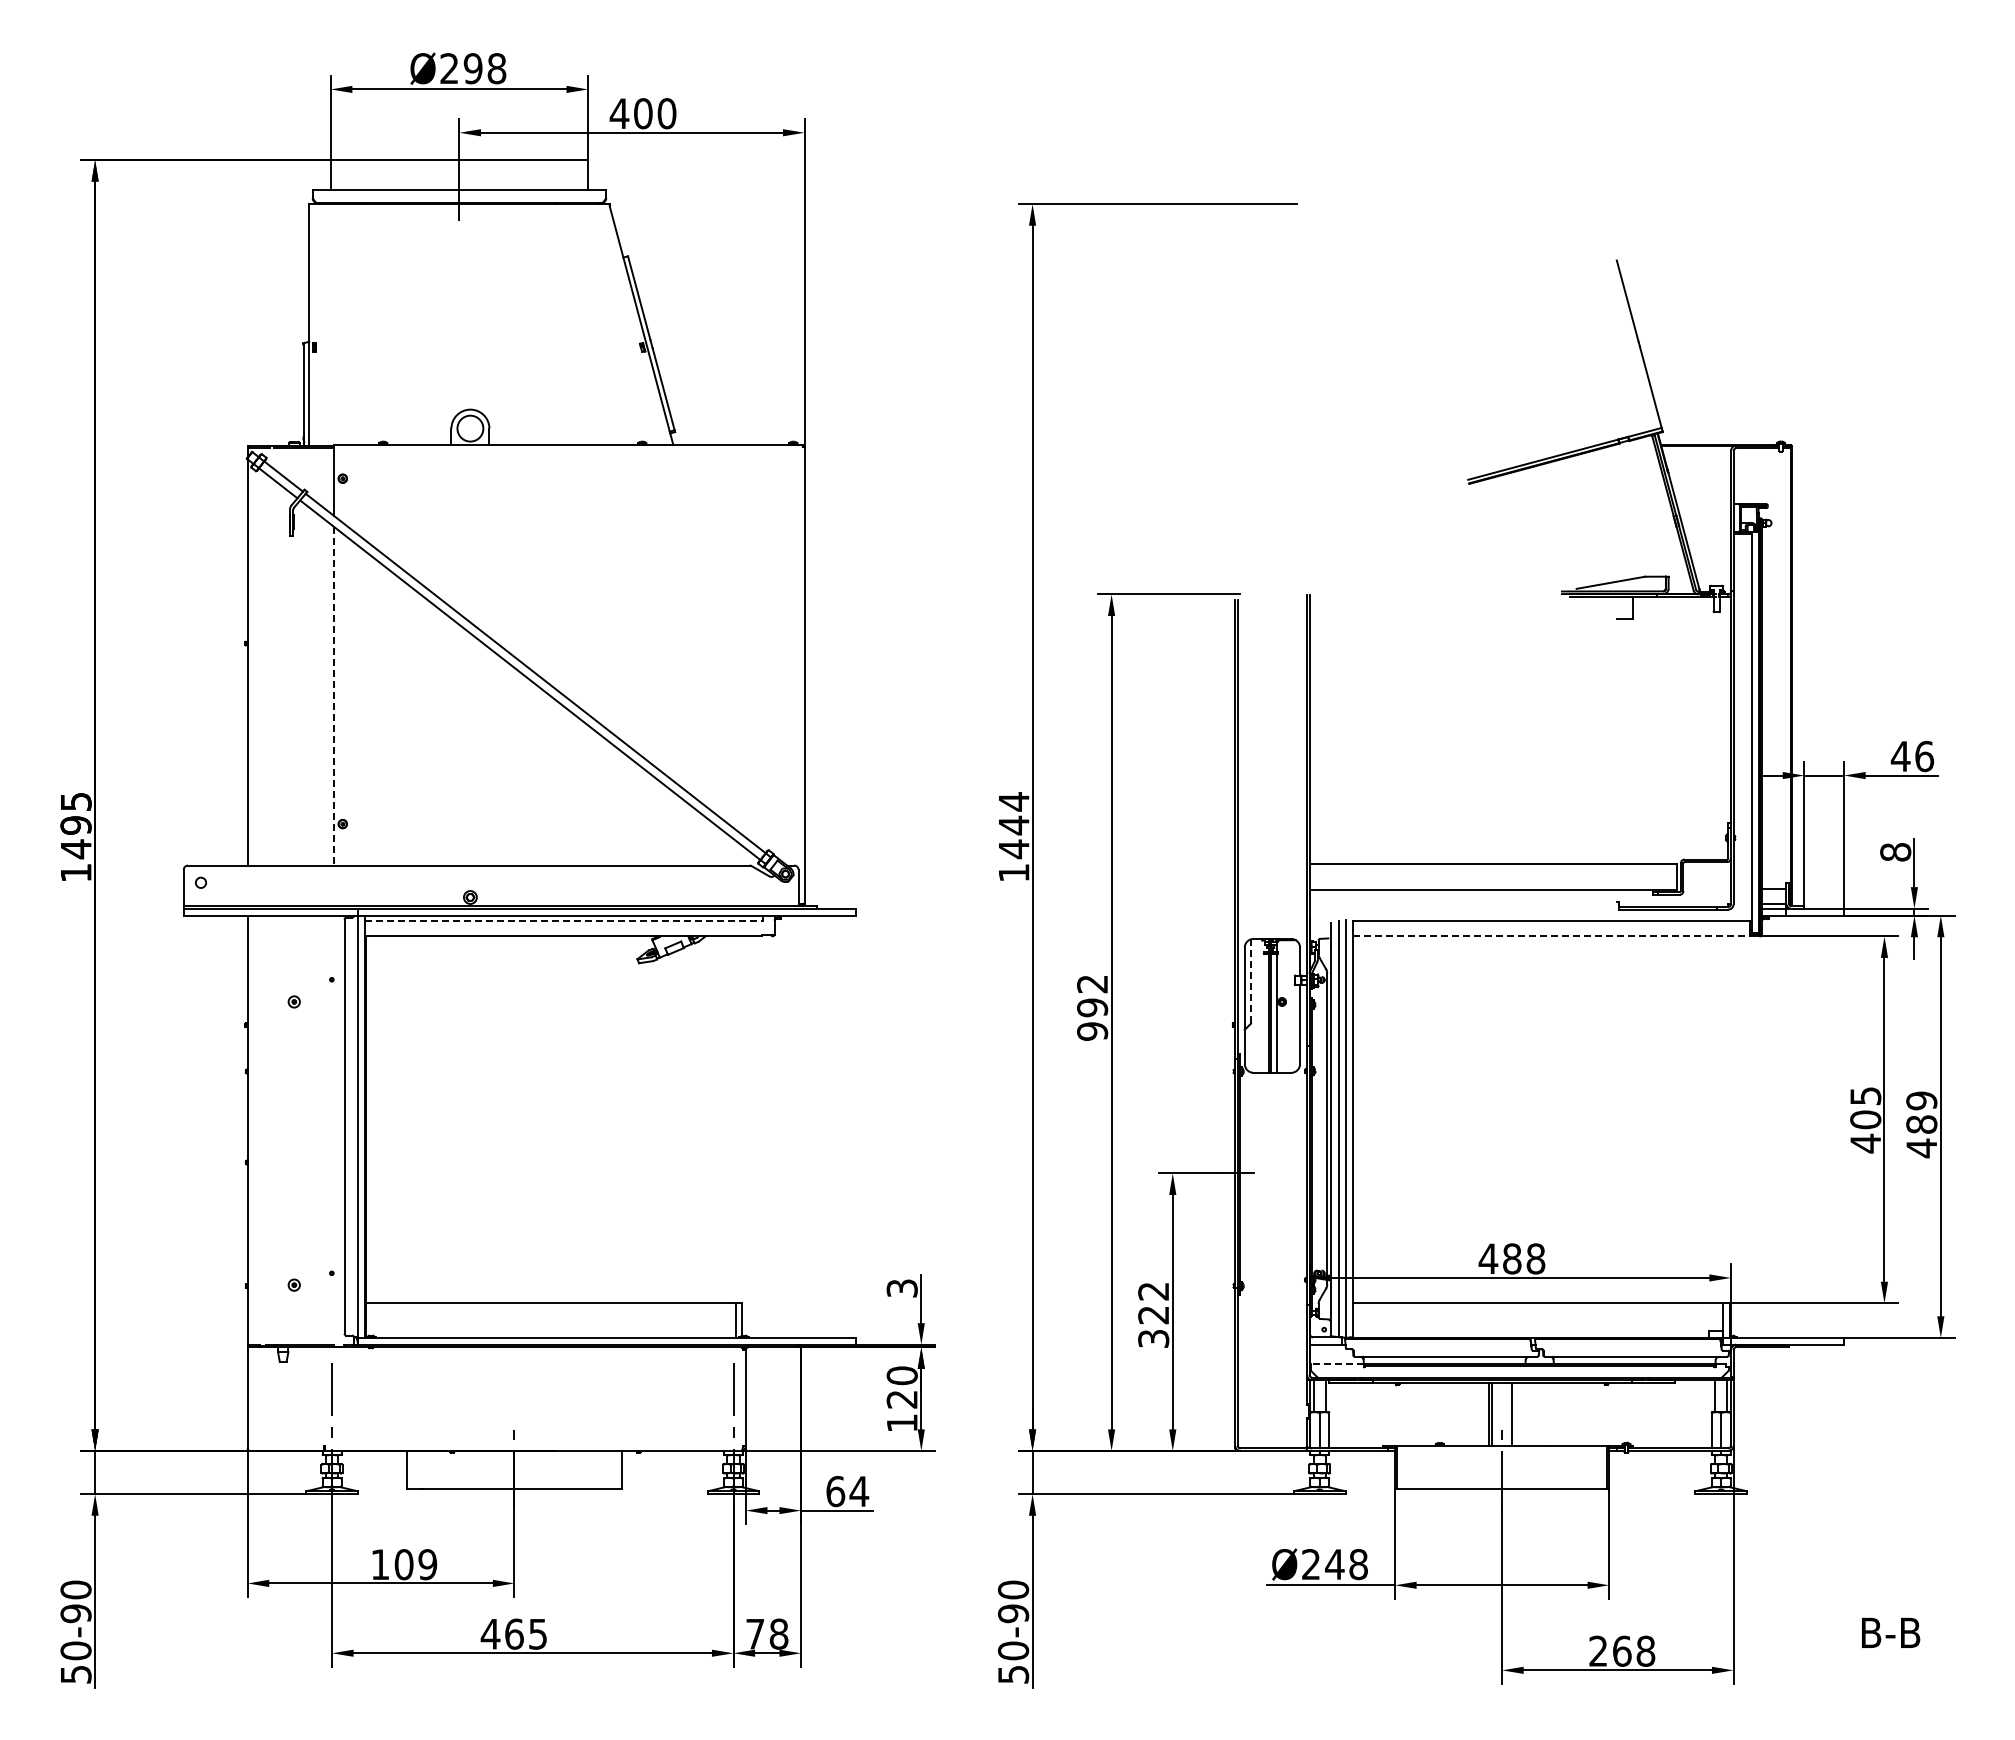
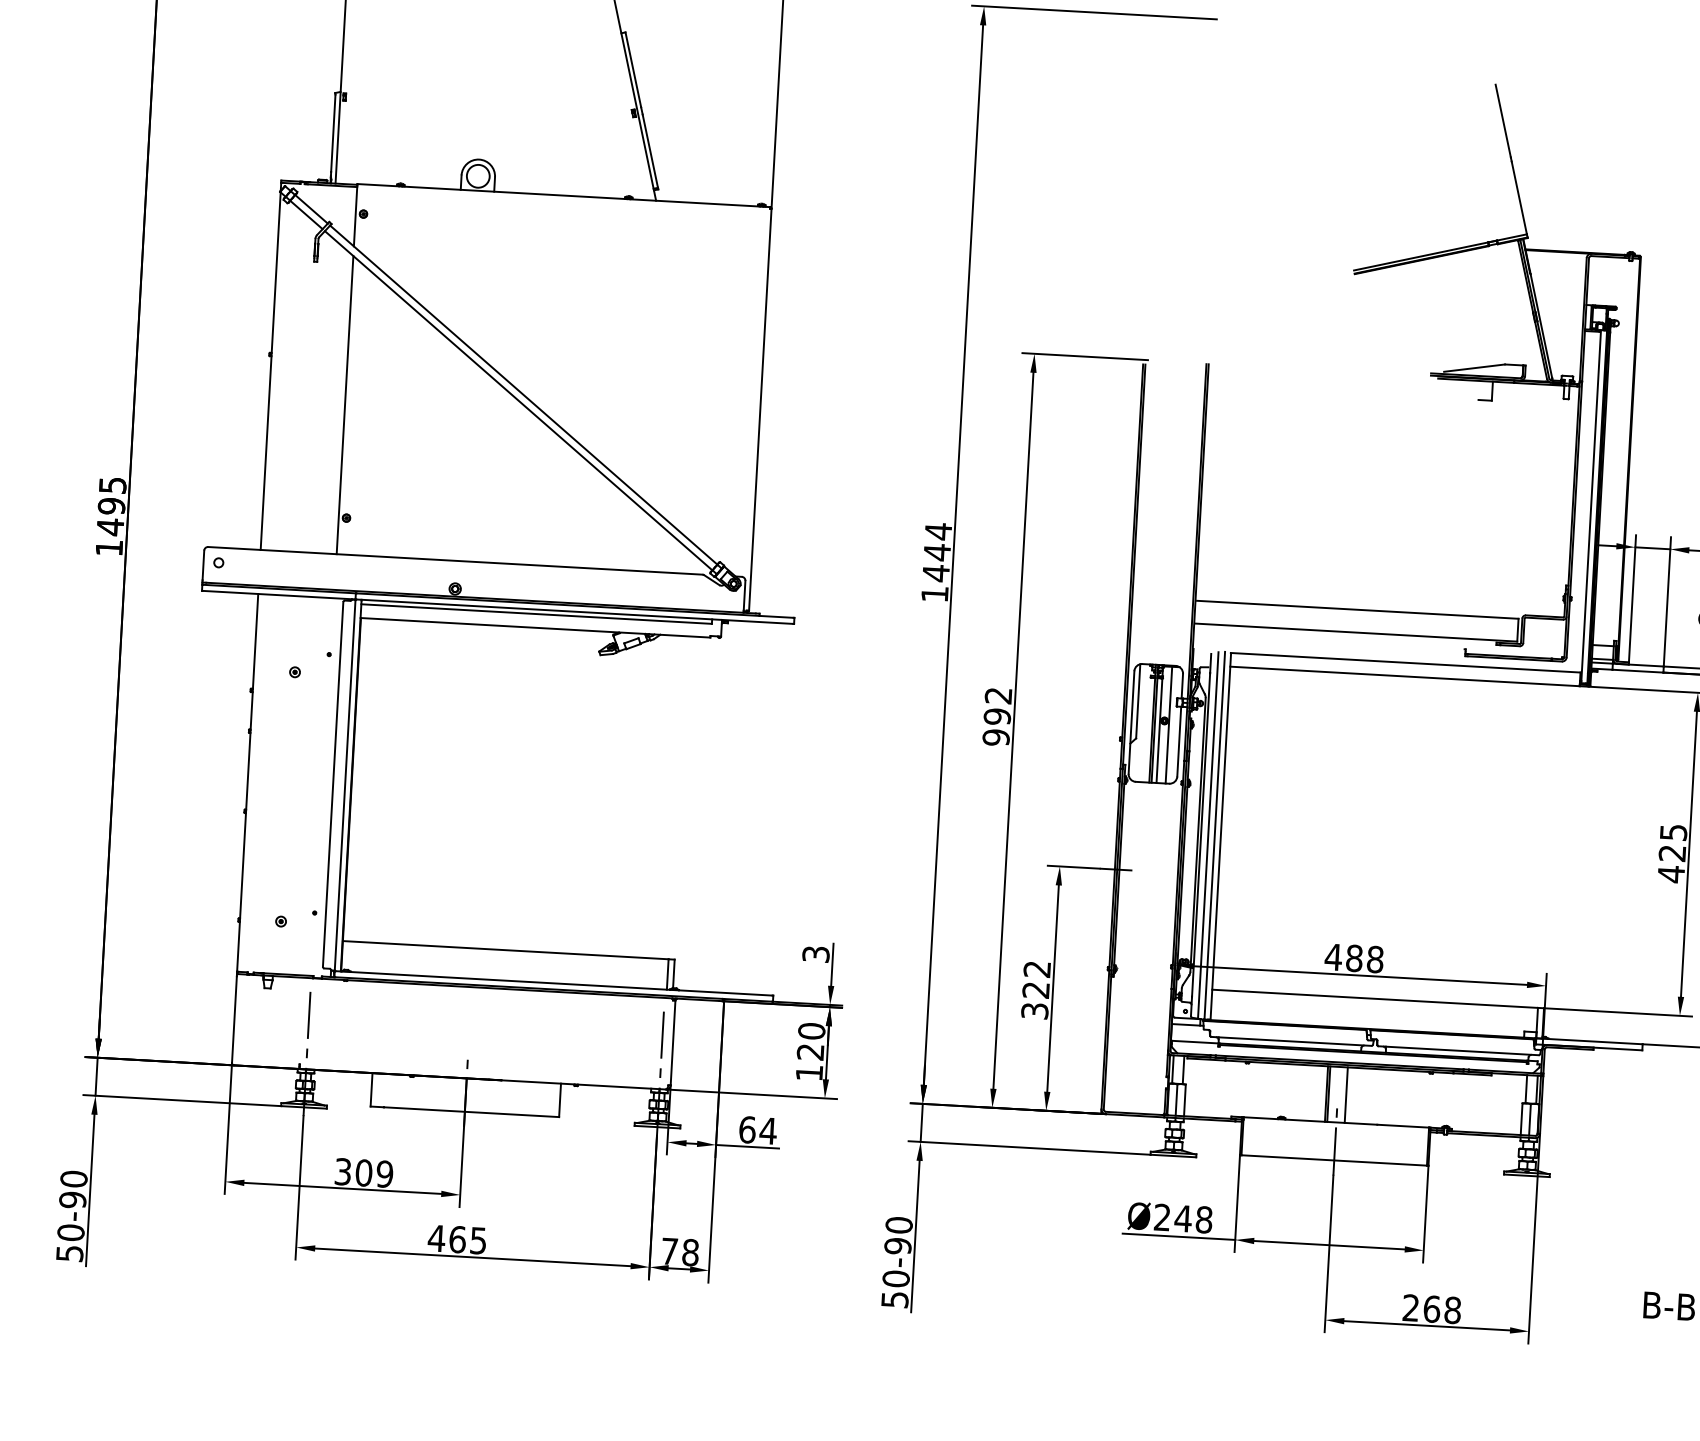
line: (333, 696) -> (344, 405), dashed -> solid
line: (564, 920) -> (536, 613), dashed -> solid
line: (1552, 936) -> (1405, 676), dashed -> solid
line: (1251, 981) -> (1138, 701), dashed -> solid
line: (1287, 1006) -> (1169, 725), added
text: (1865, 1119) -> (1672, 853), 405 -> 425
line: (1336, 1363) -> (1194, 1041), dashed -> solid
text: (380, 1564) -> (343, 1171), 109 -> 309

